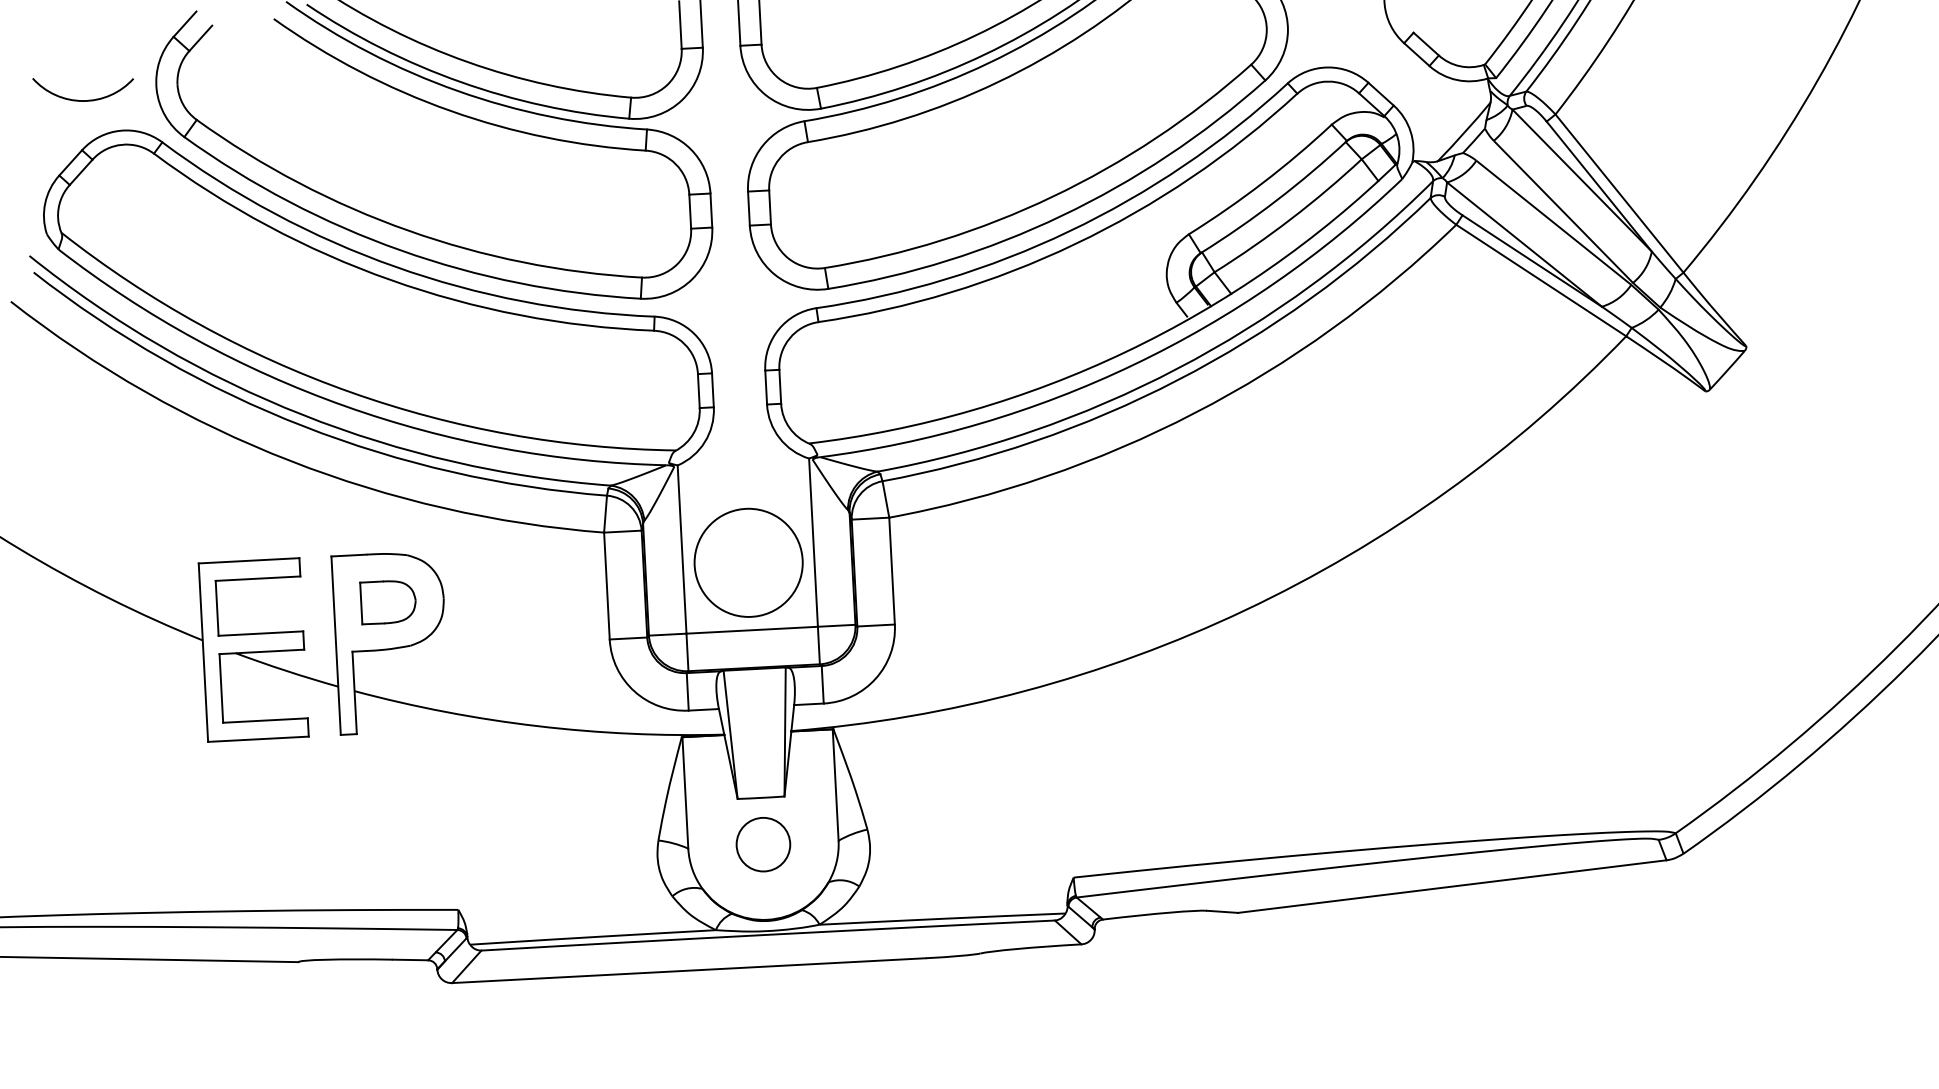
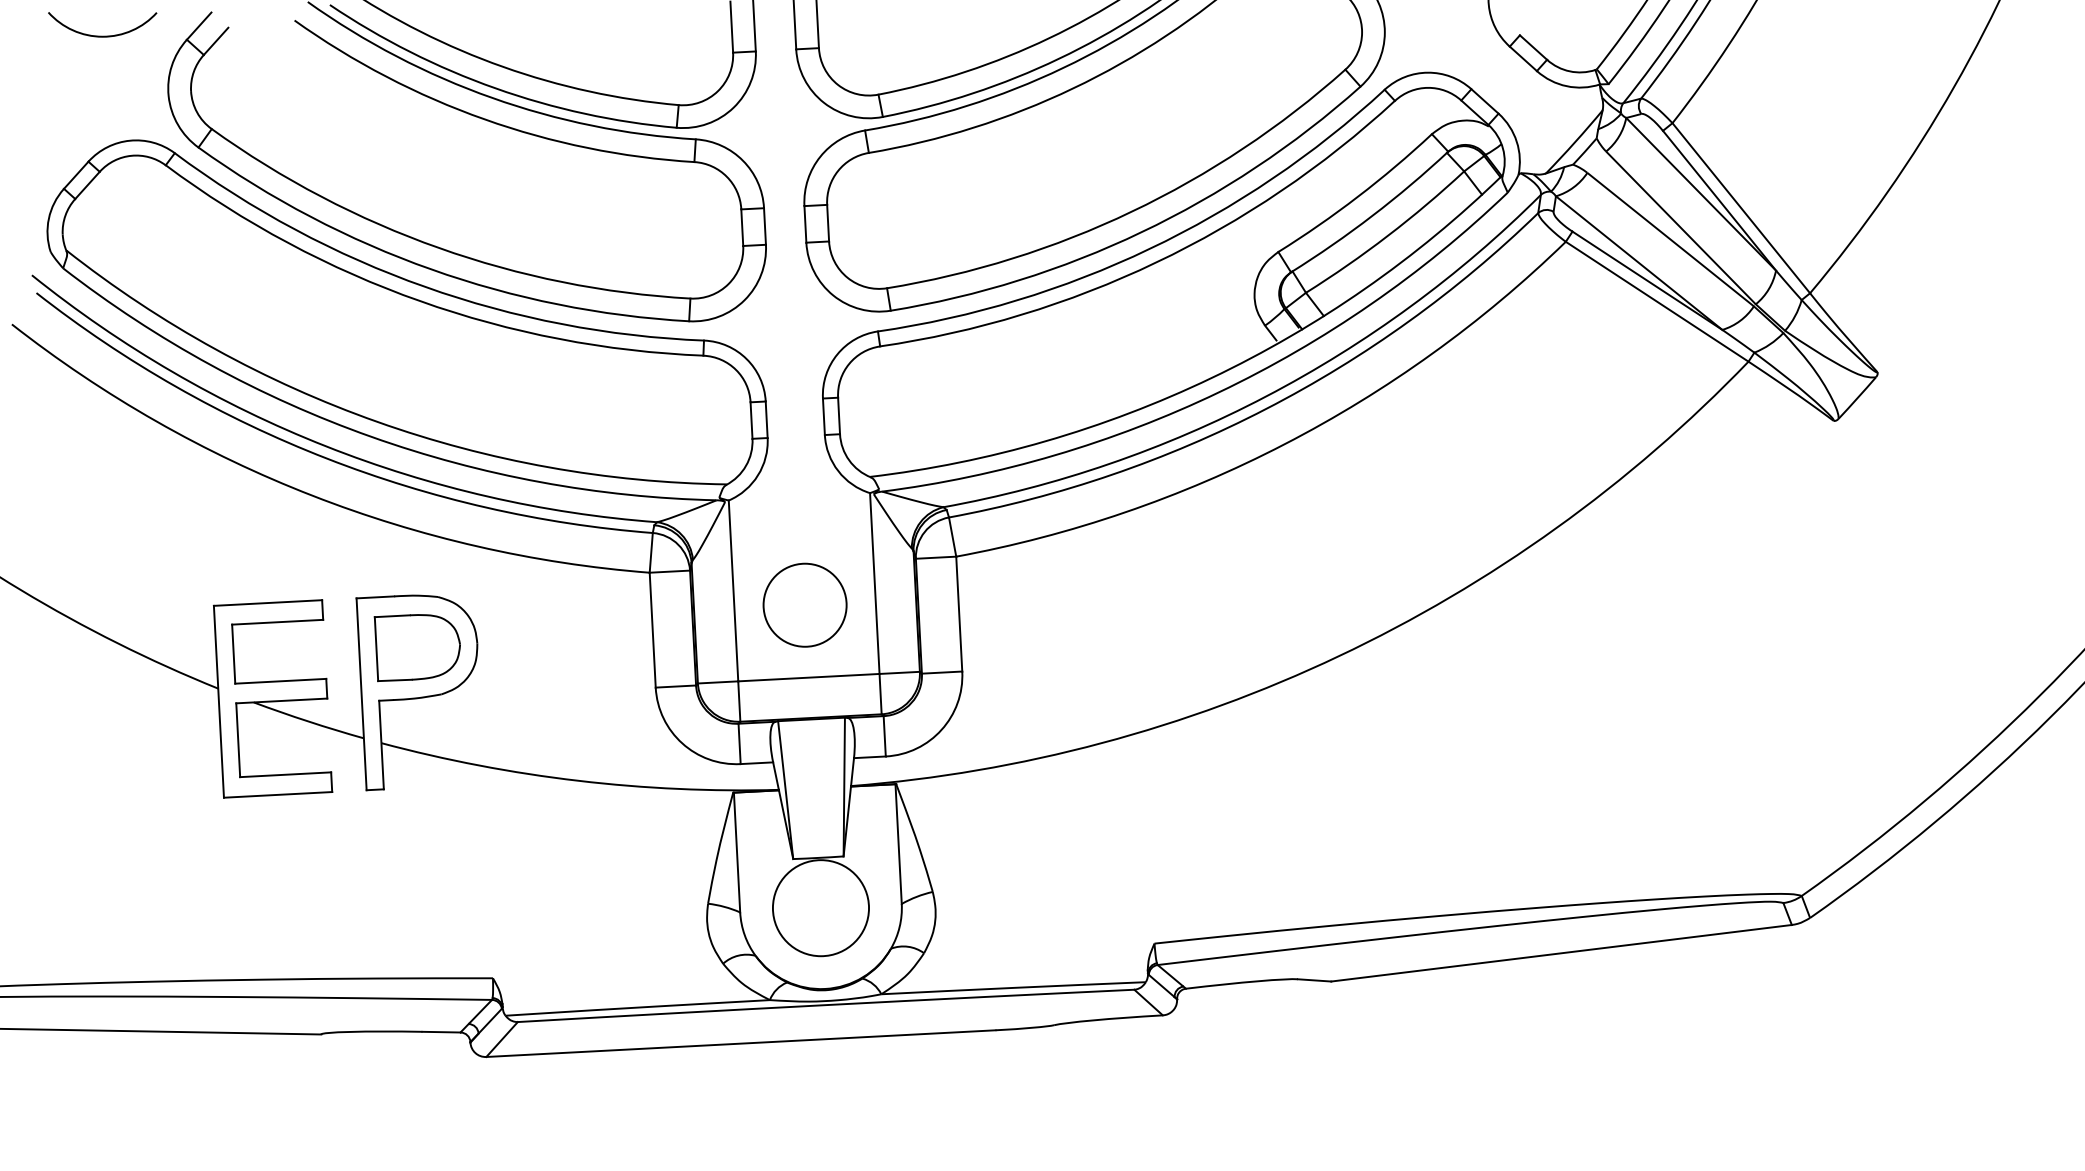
arc: (83, 99) -> (102, 35), moved
circle: (748, 562) -> (804, 604), size x0.71
part: (387, 603) -> (416, 648), size x1.43
circle: (762, 844) -> (820, 908), size x1.67

